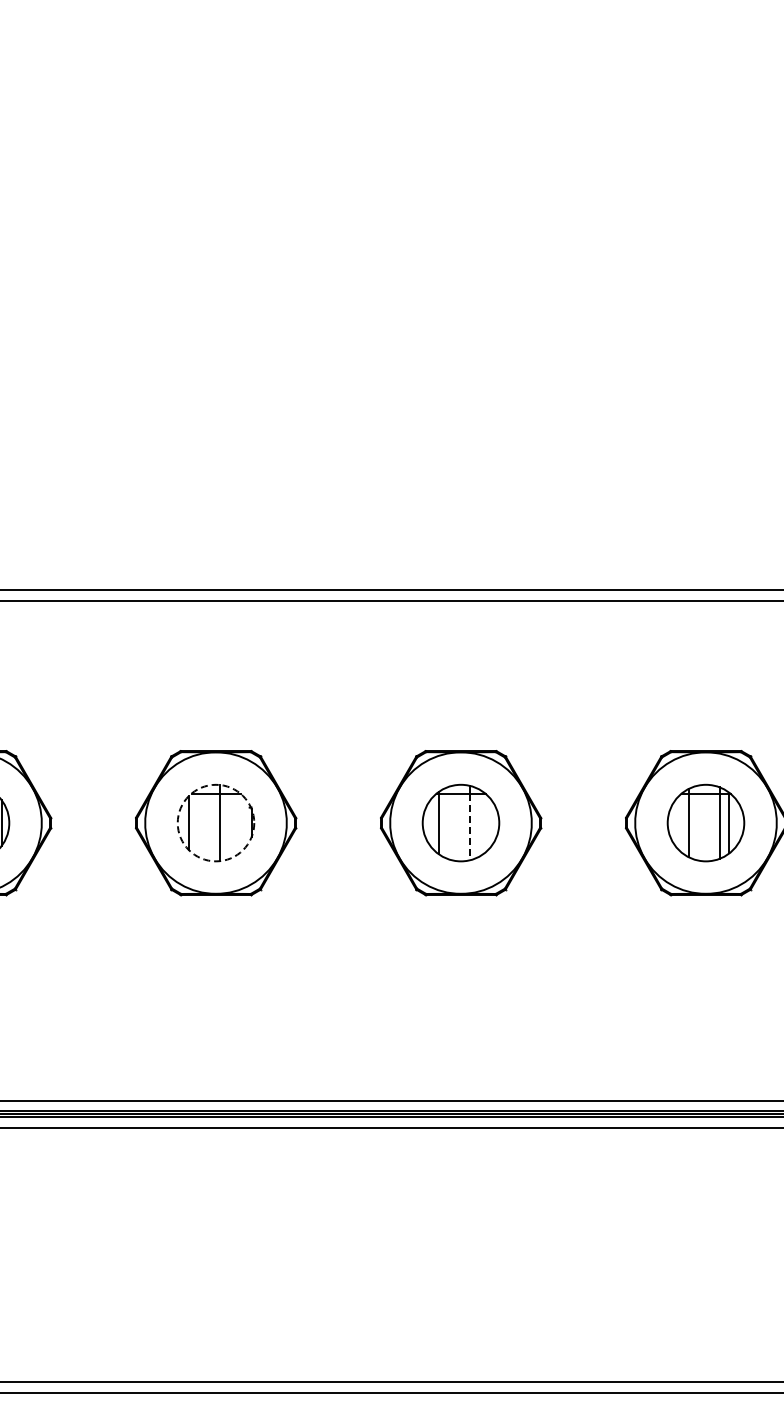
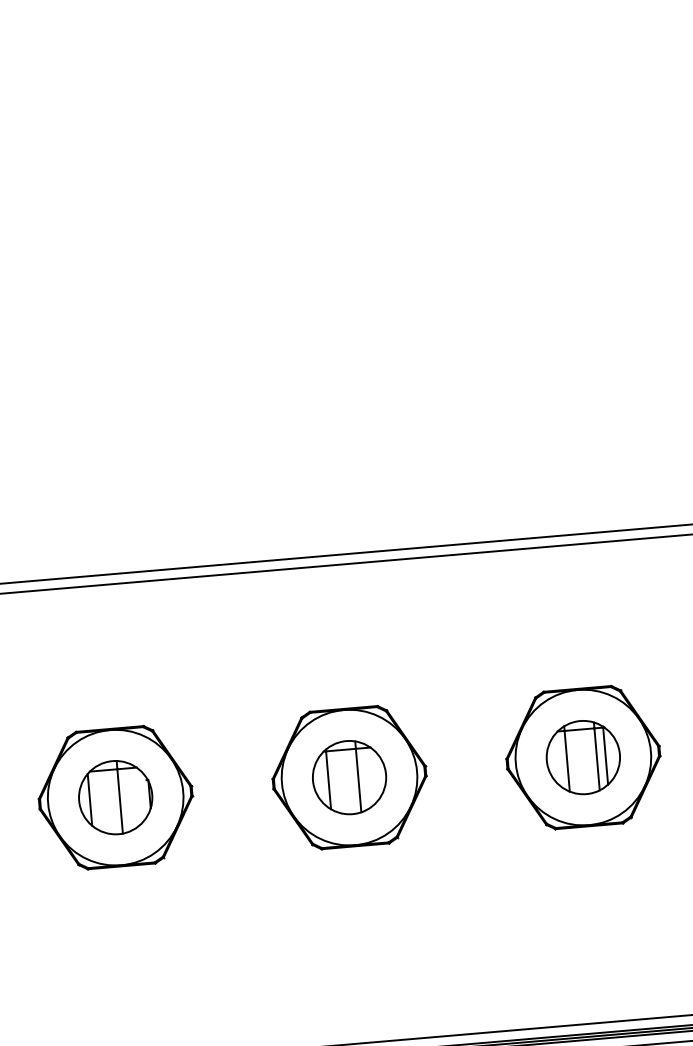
circle: (215, 822) -> (115, 797), dashed -> solid
line: (470, 827) -> (358, 781), dashed -> solid

